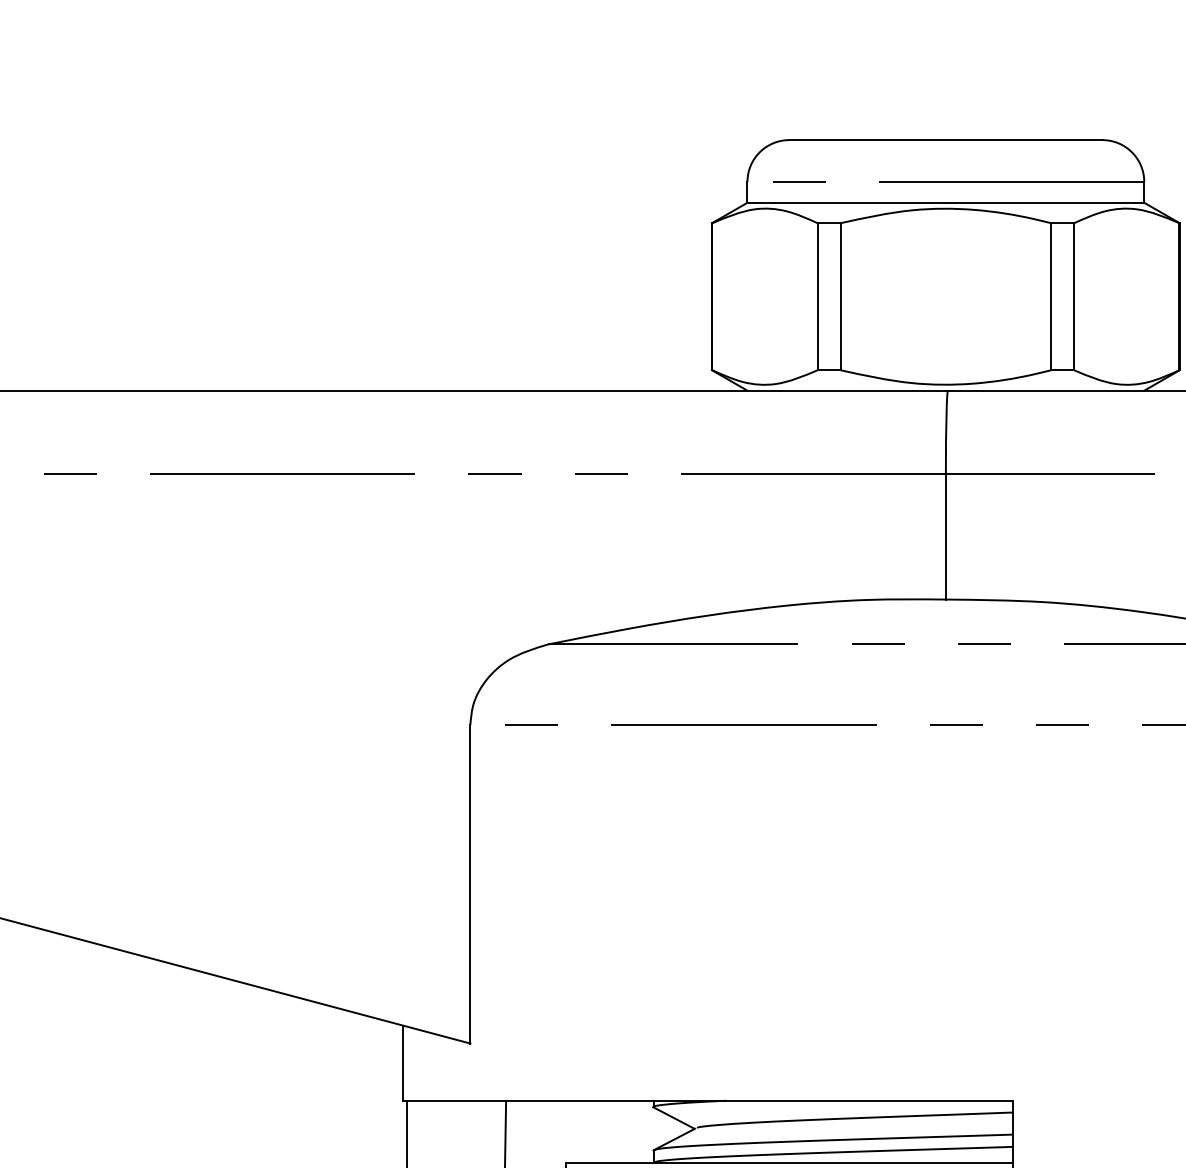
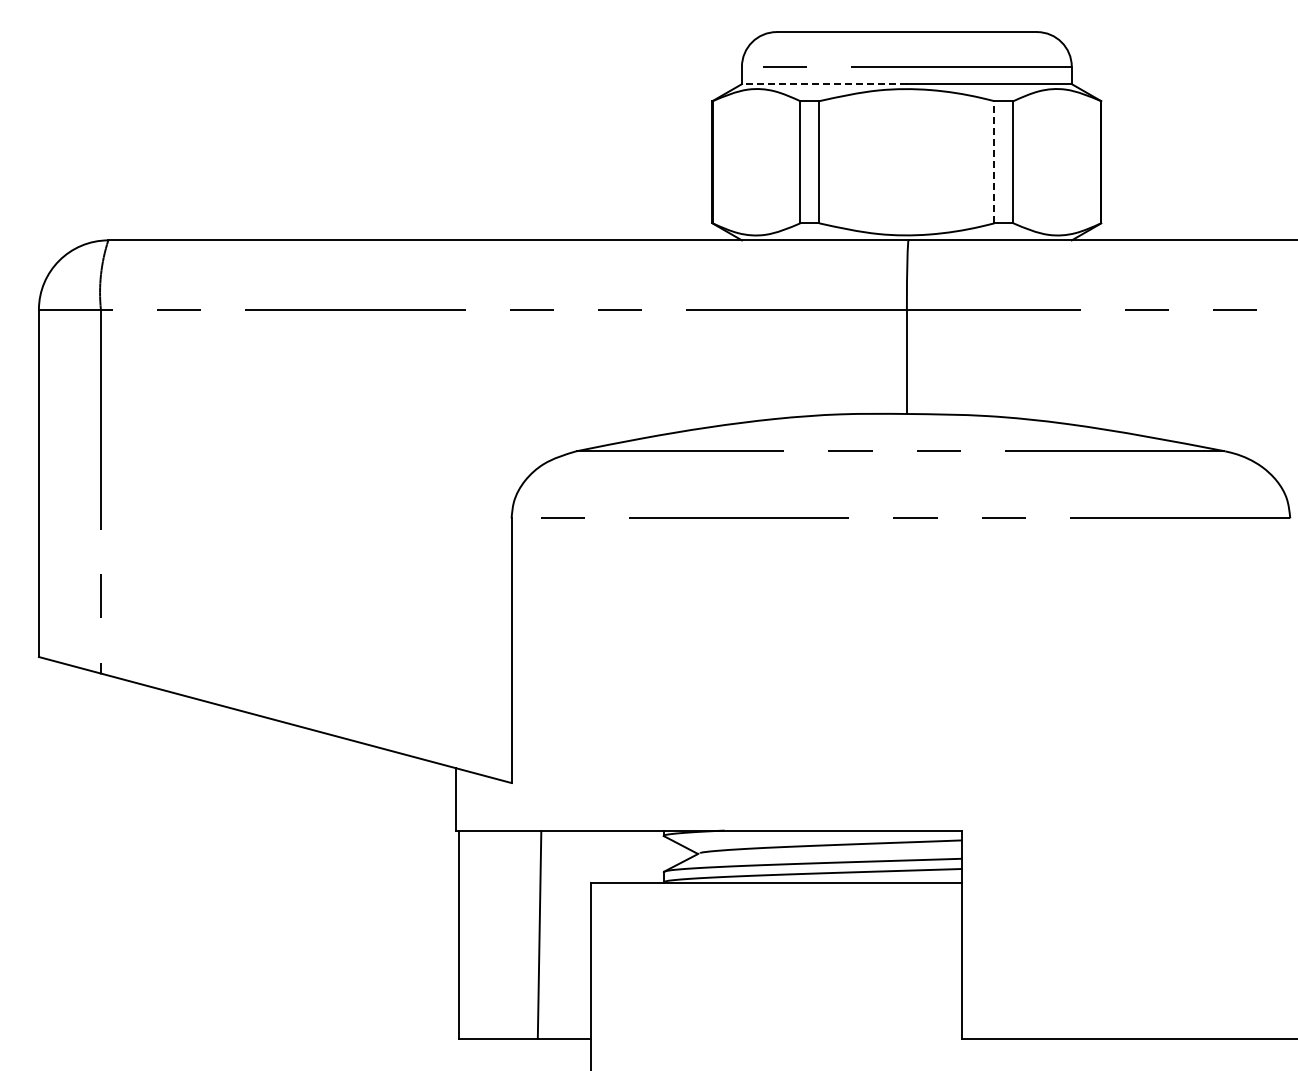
line: (845, 203) -> (823, 84), solid -> dashed
line: (1051, 295) -> (994, 161), solid -> dashed

